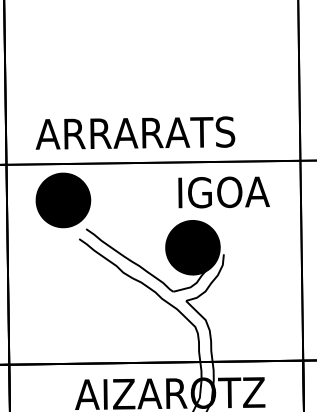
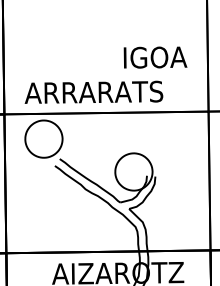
text: (224, 192) -> (155, 57), moved
fill: (62, 199) -> (43, 138), removed
fill: (192, 247) -> (133, 171), removed

